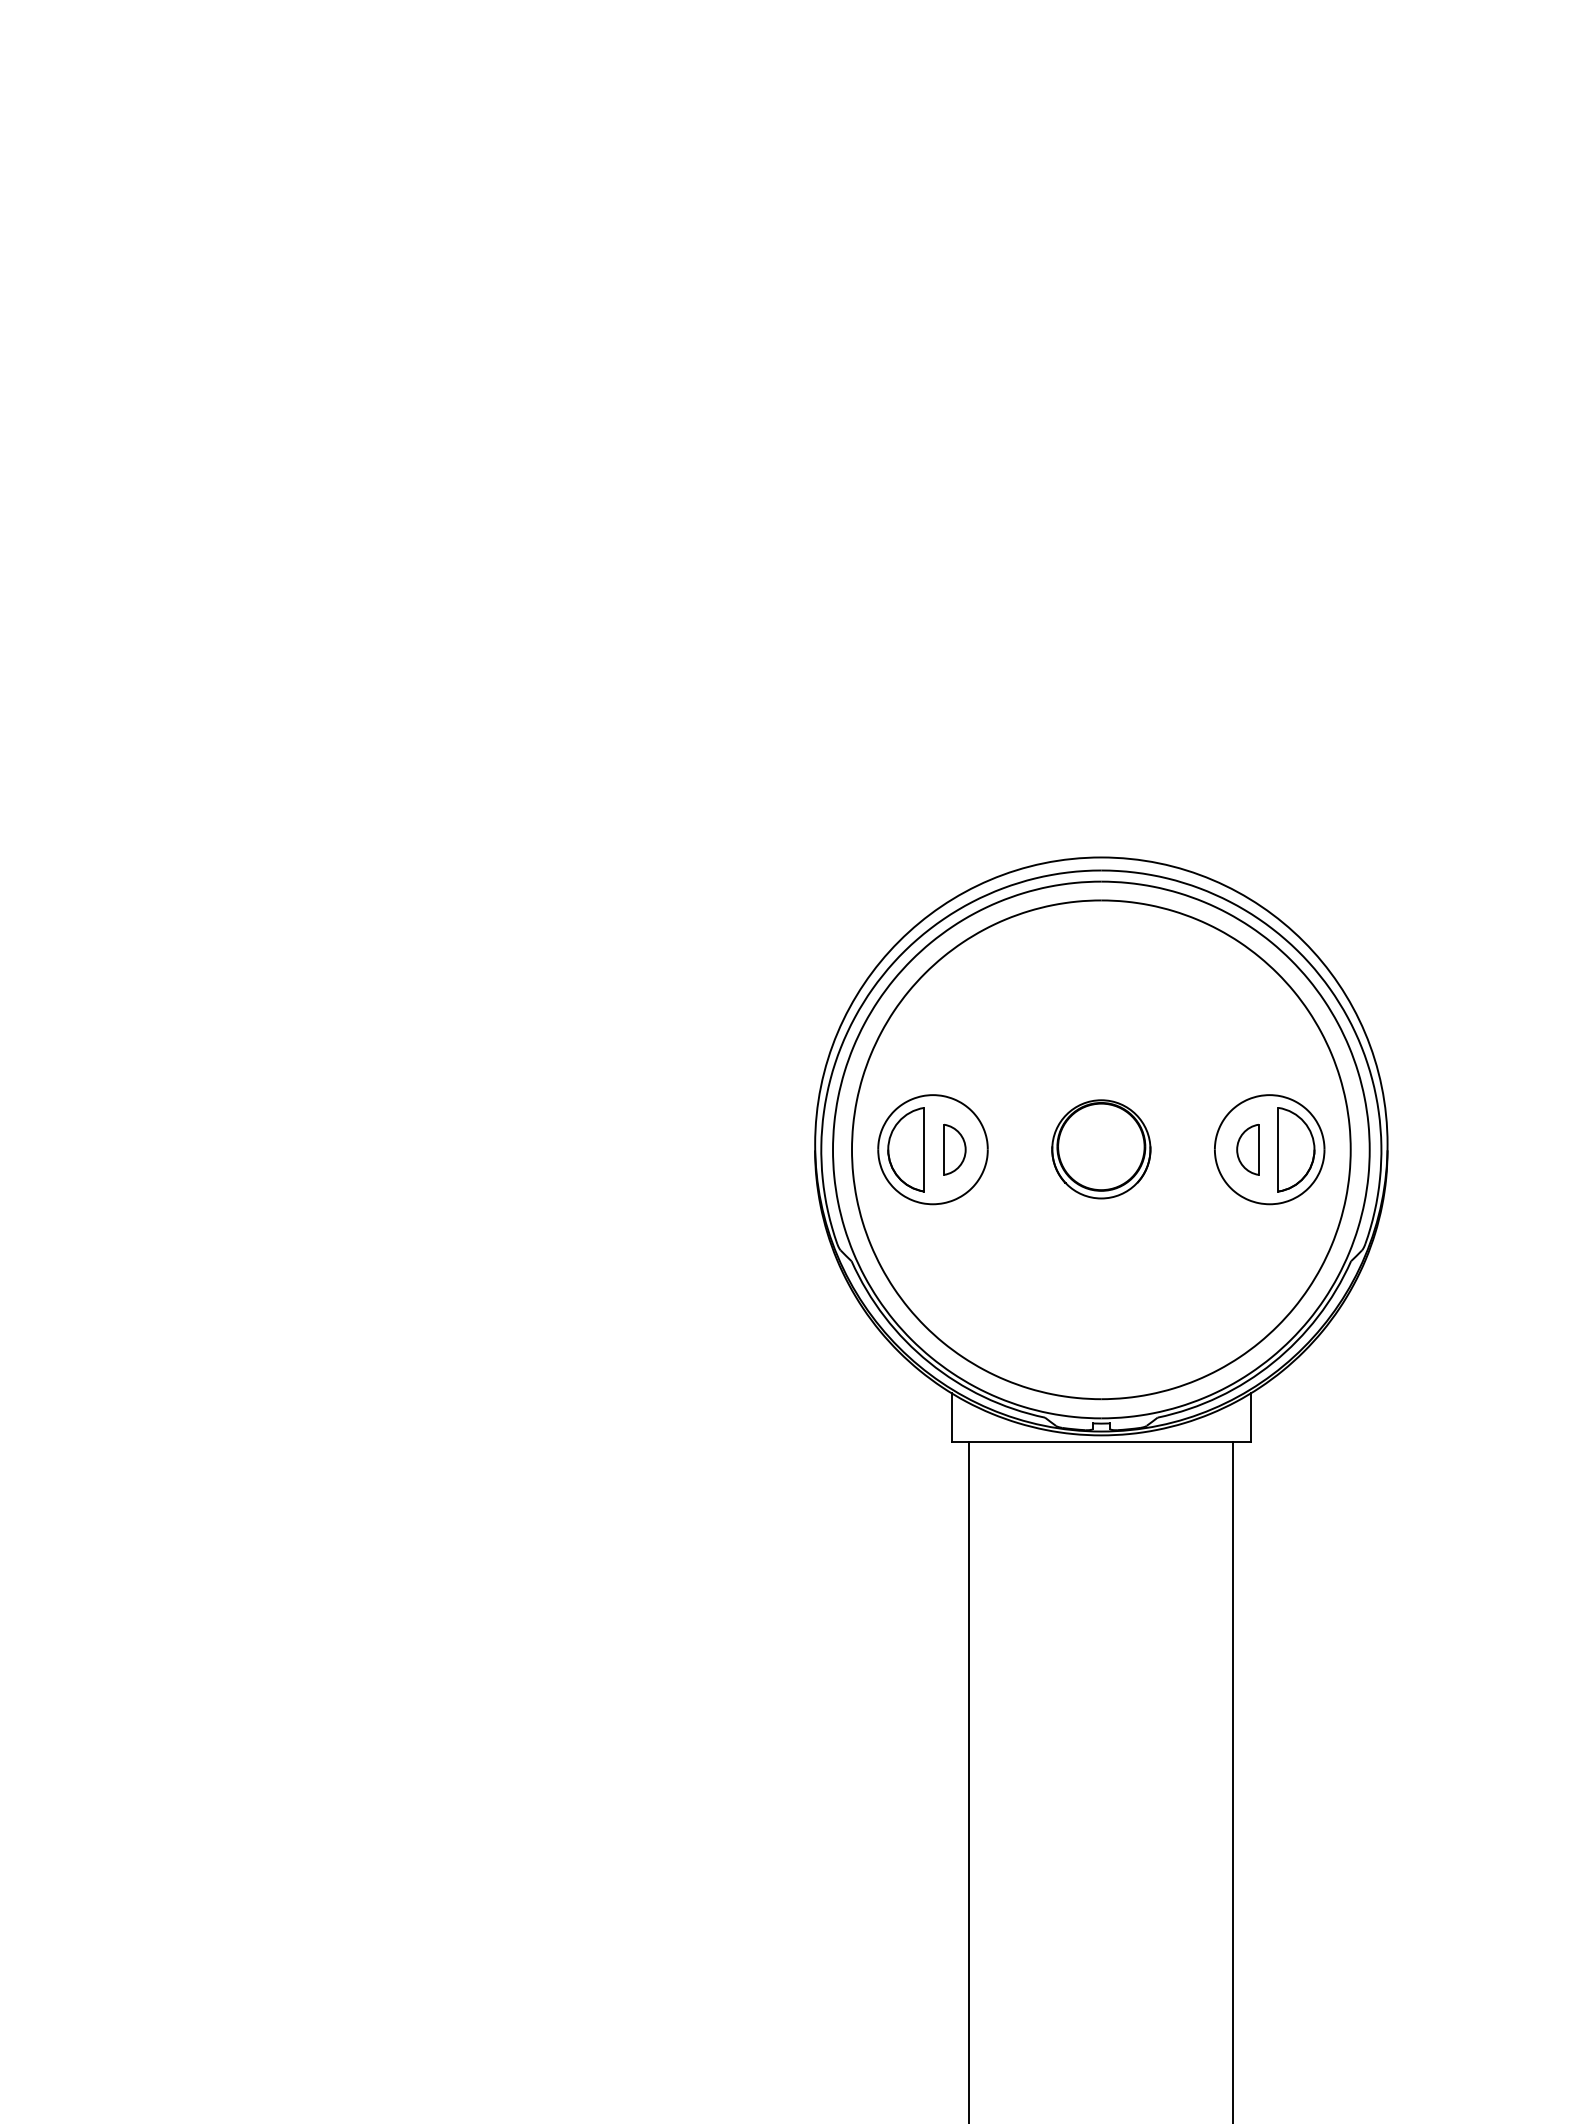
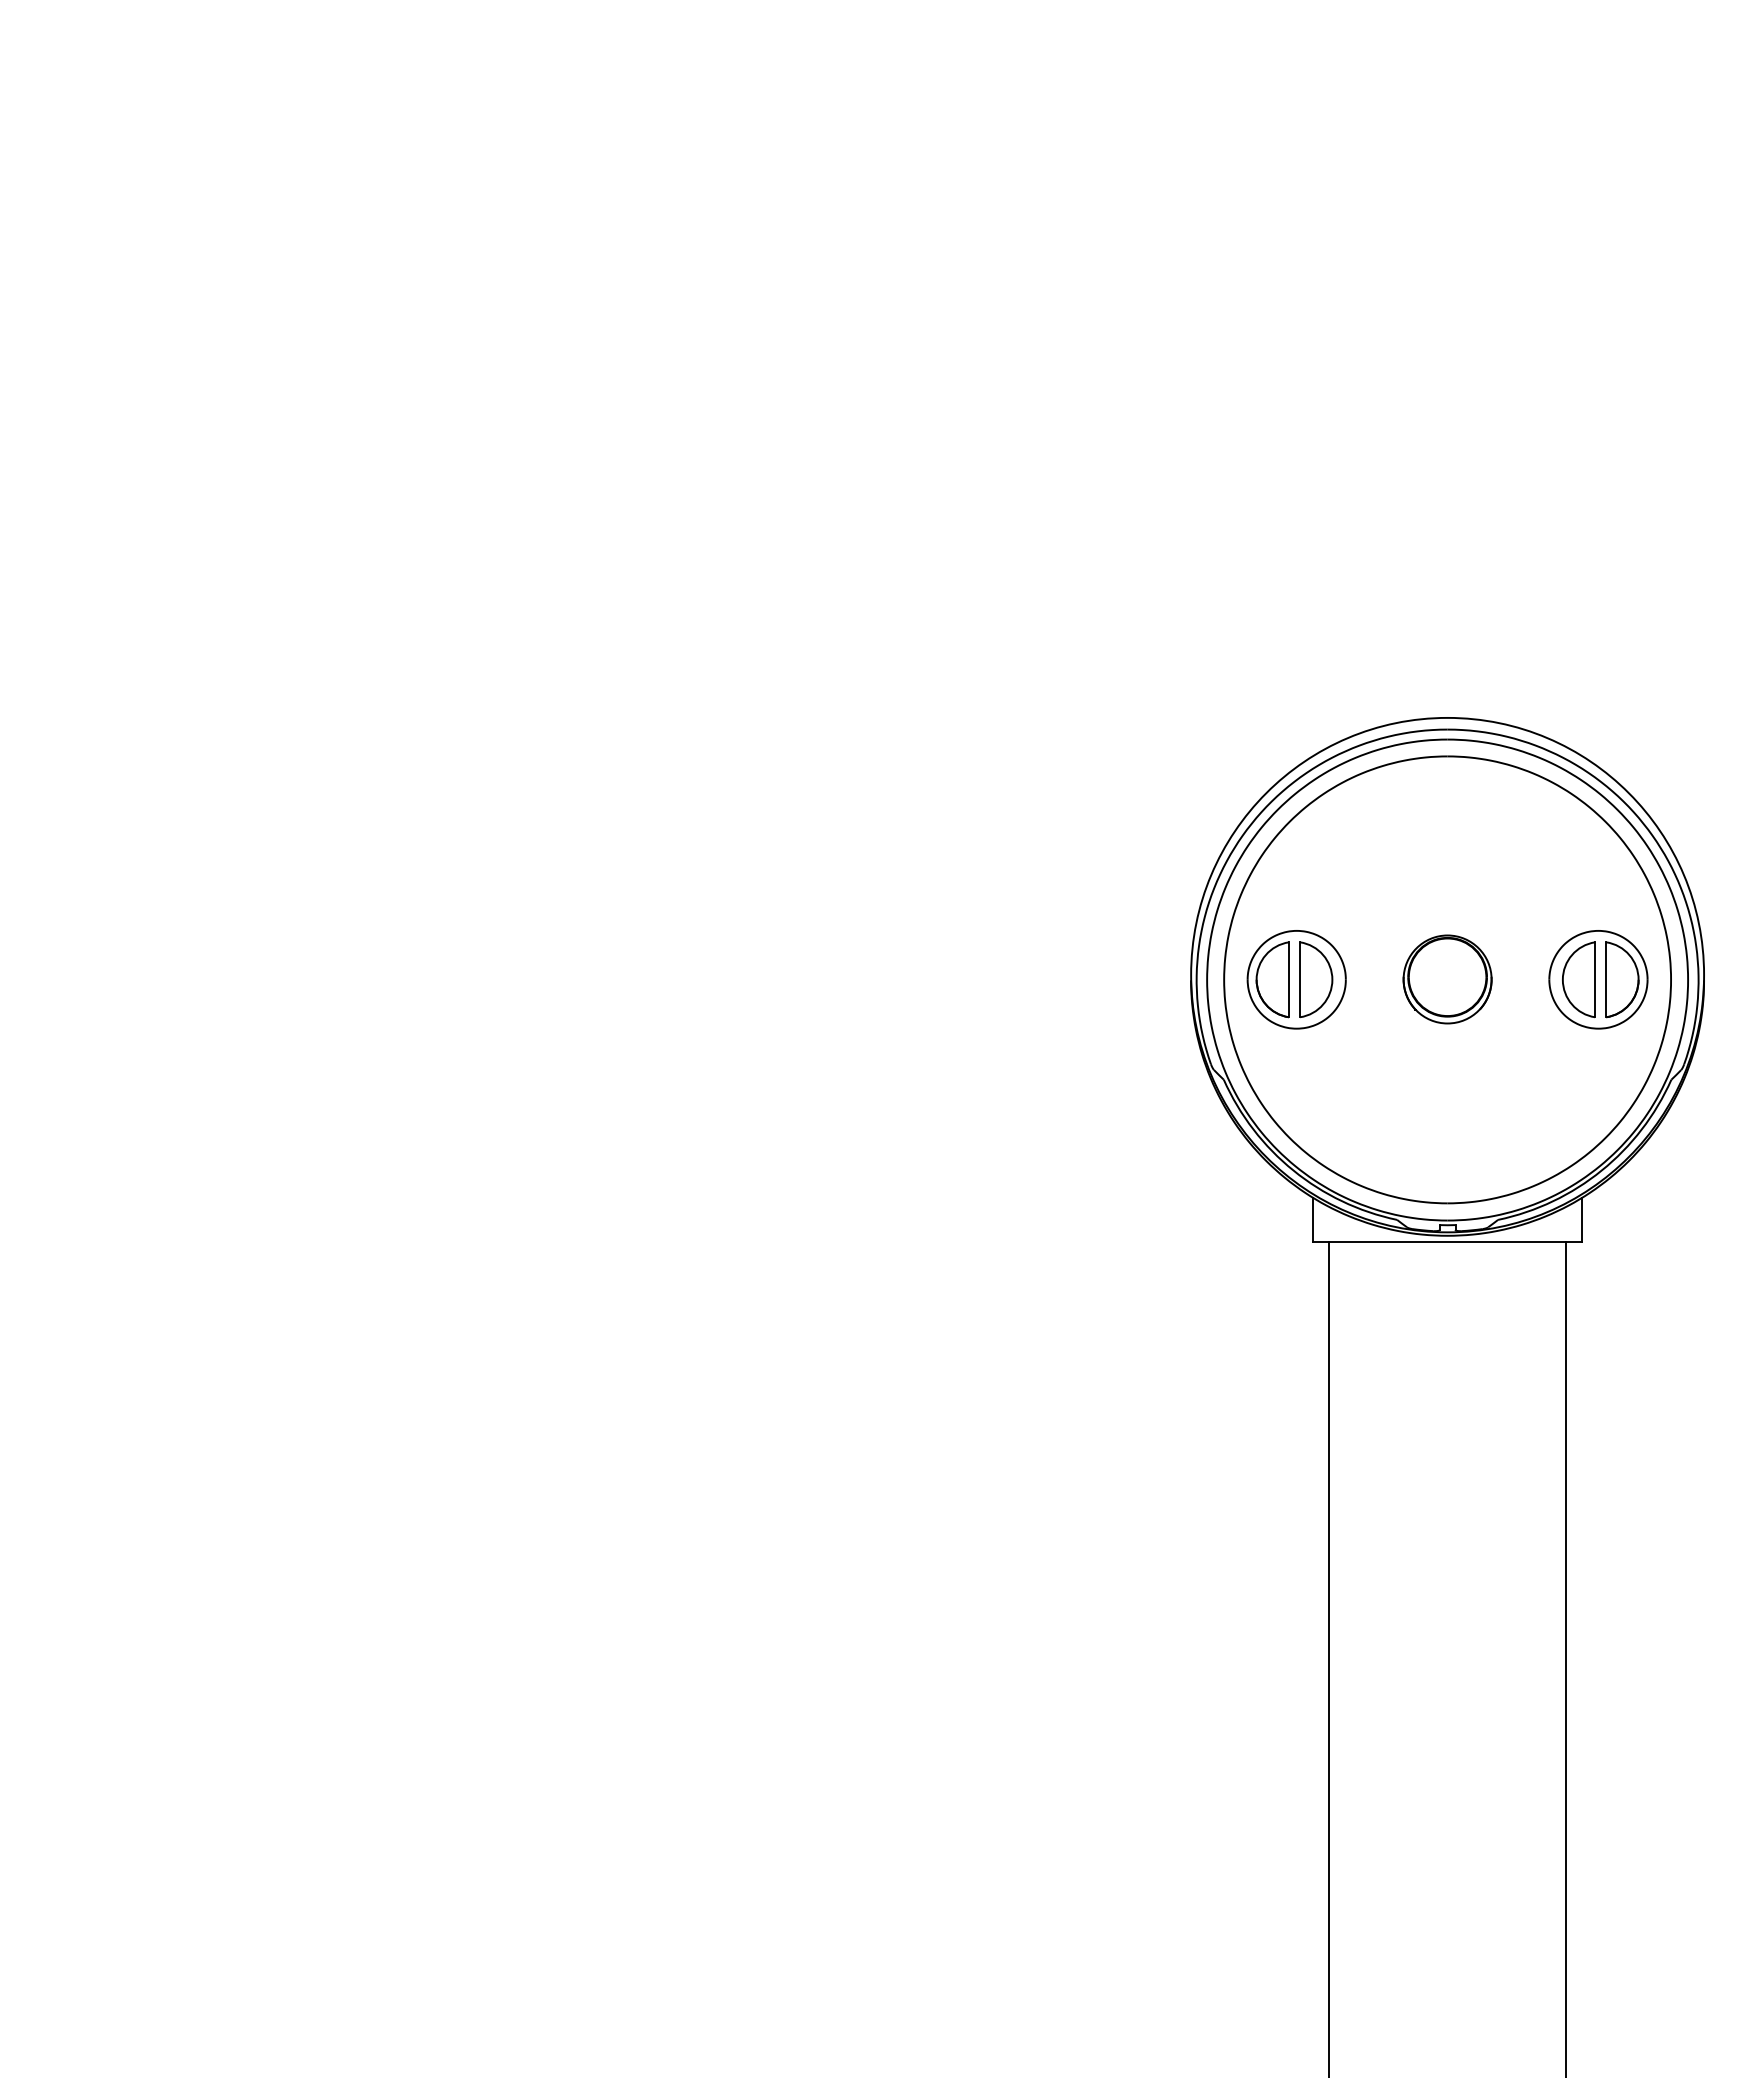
part: (955, 1149) -> (1316, 979), size x1.67
part: (1247, 1149) -> (1578, 979), size x1.67

